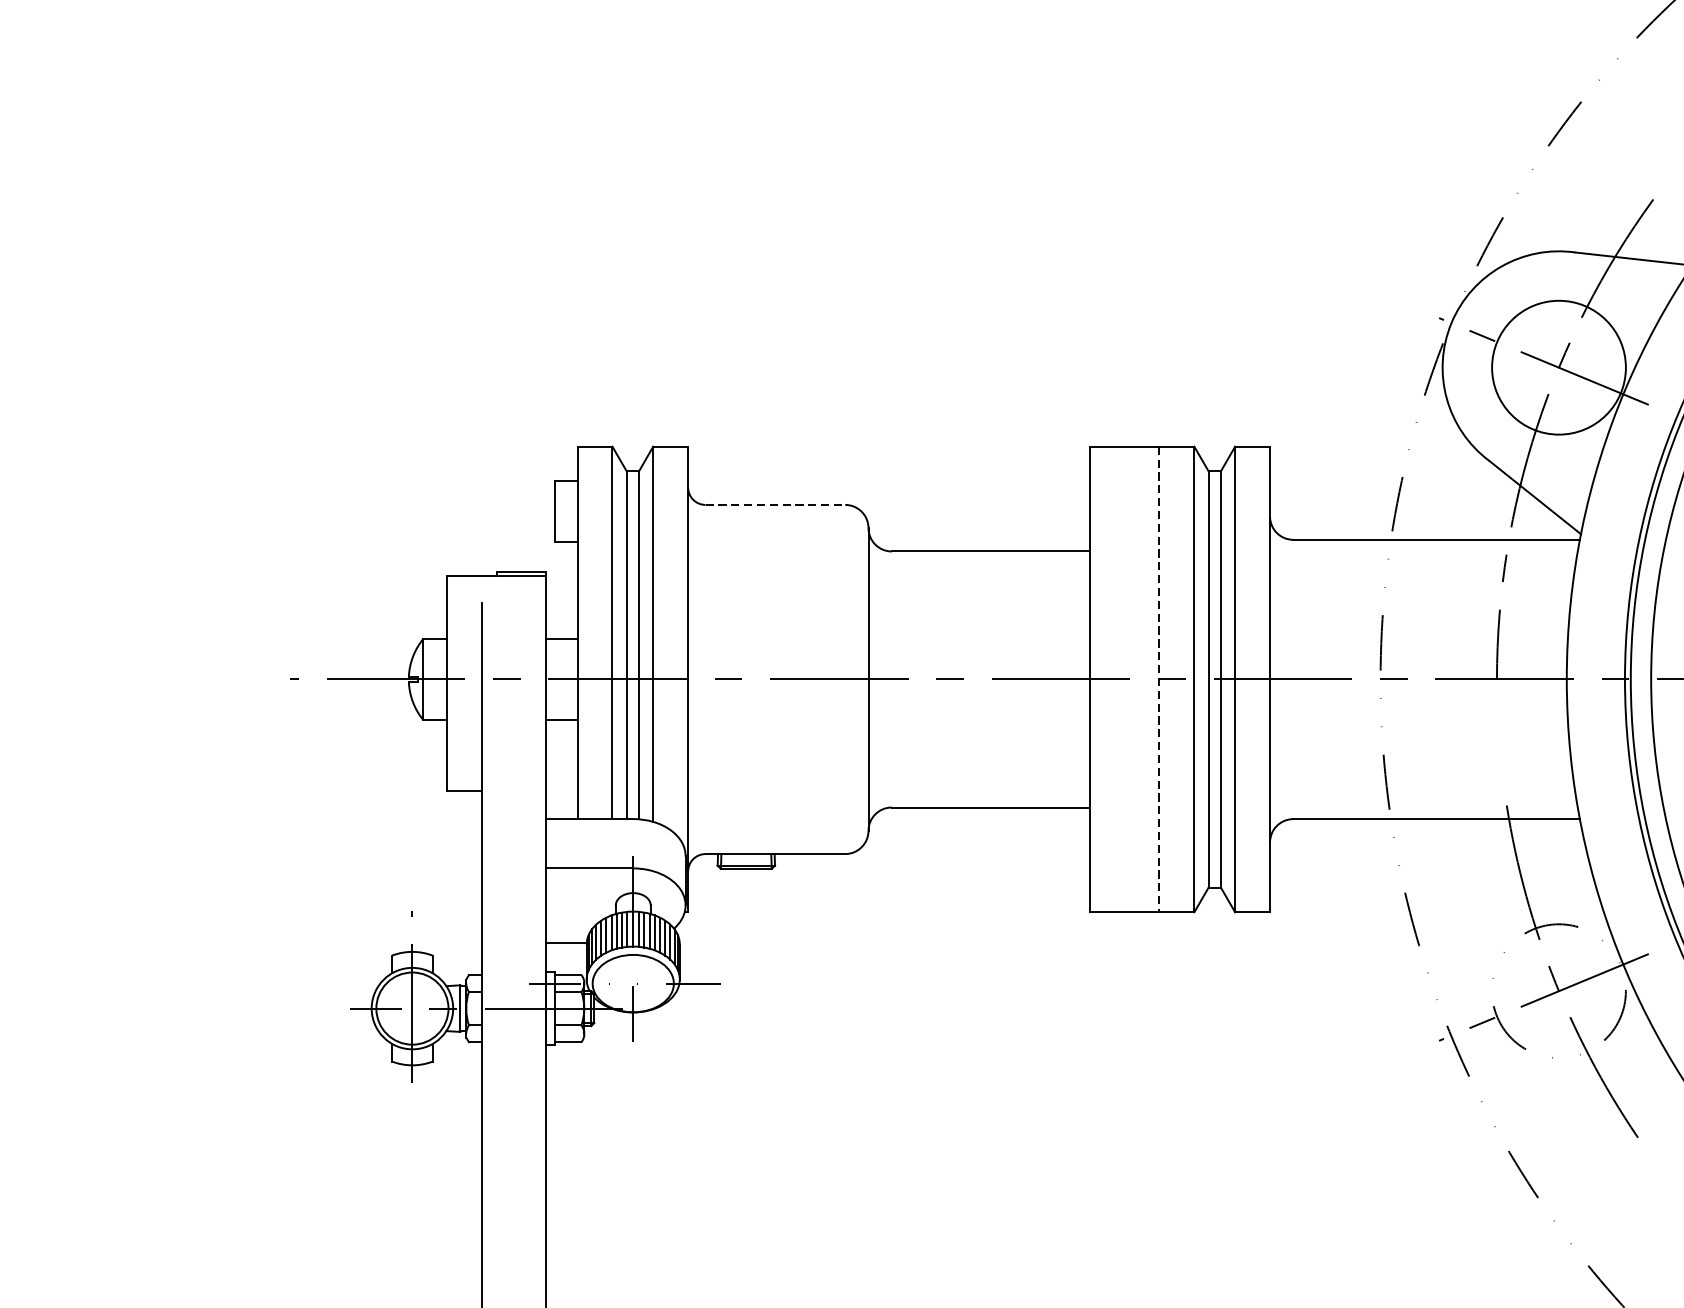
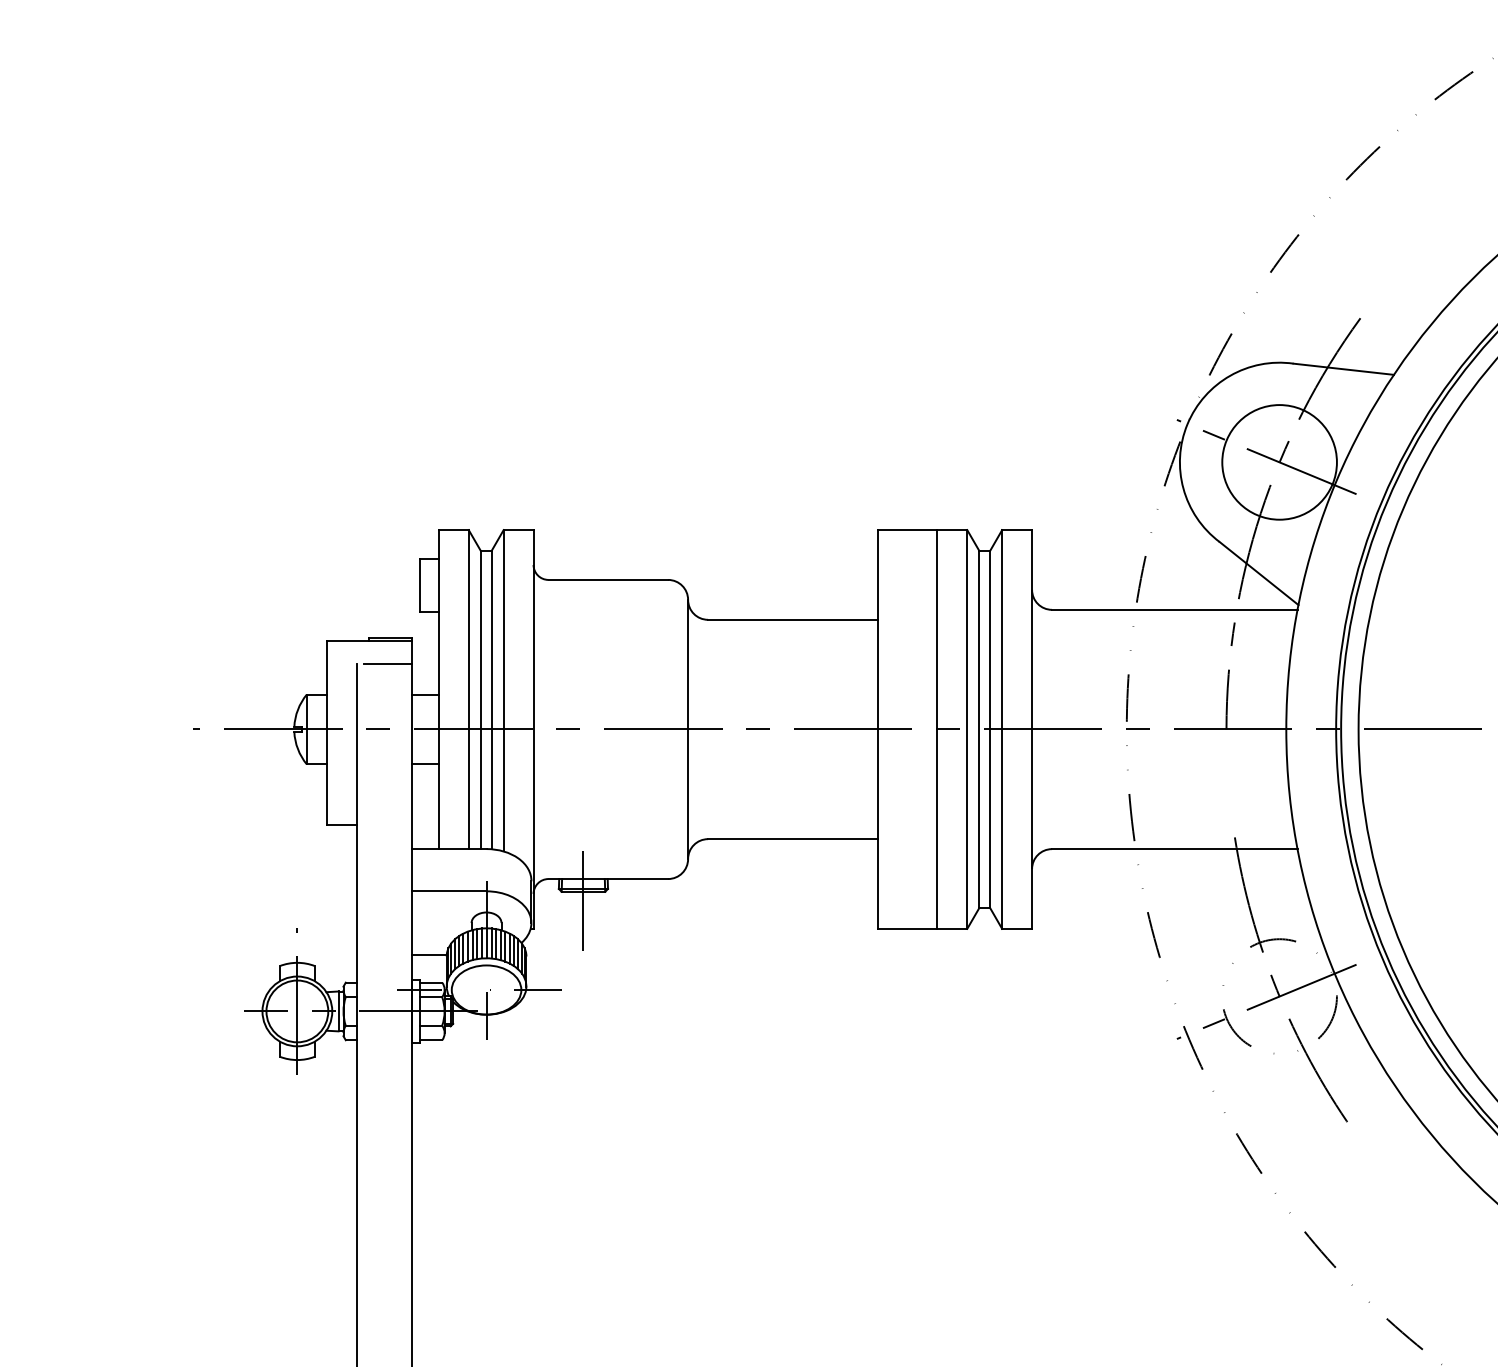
line: (775, 504) -> (608, 579), dashed -> solid
line: (517, 603) -> (387, 664), added
line: (1159, 679) -> (937, 729), dashed -> solid
line: (746, 879) -> (583, 900), added

